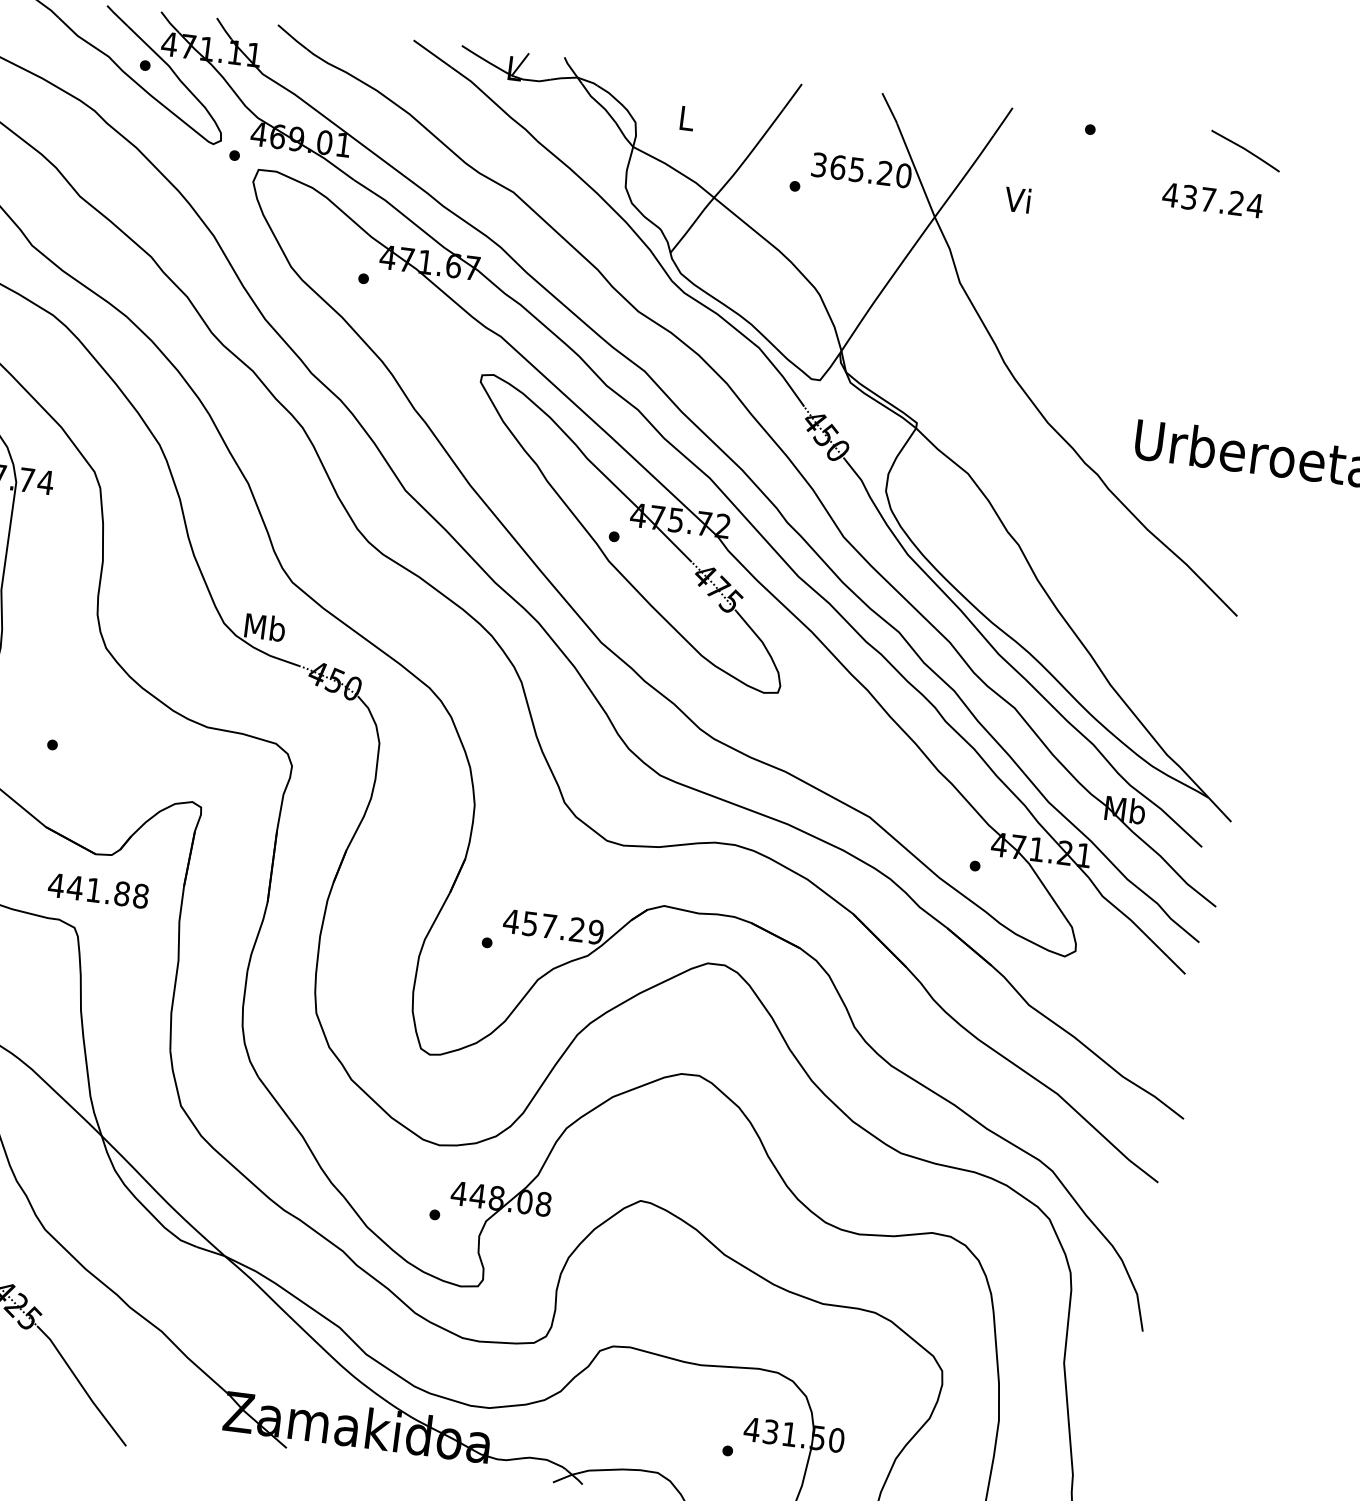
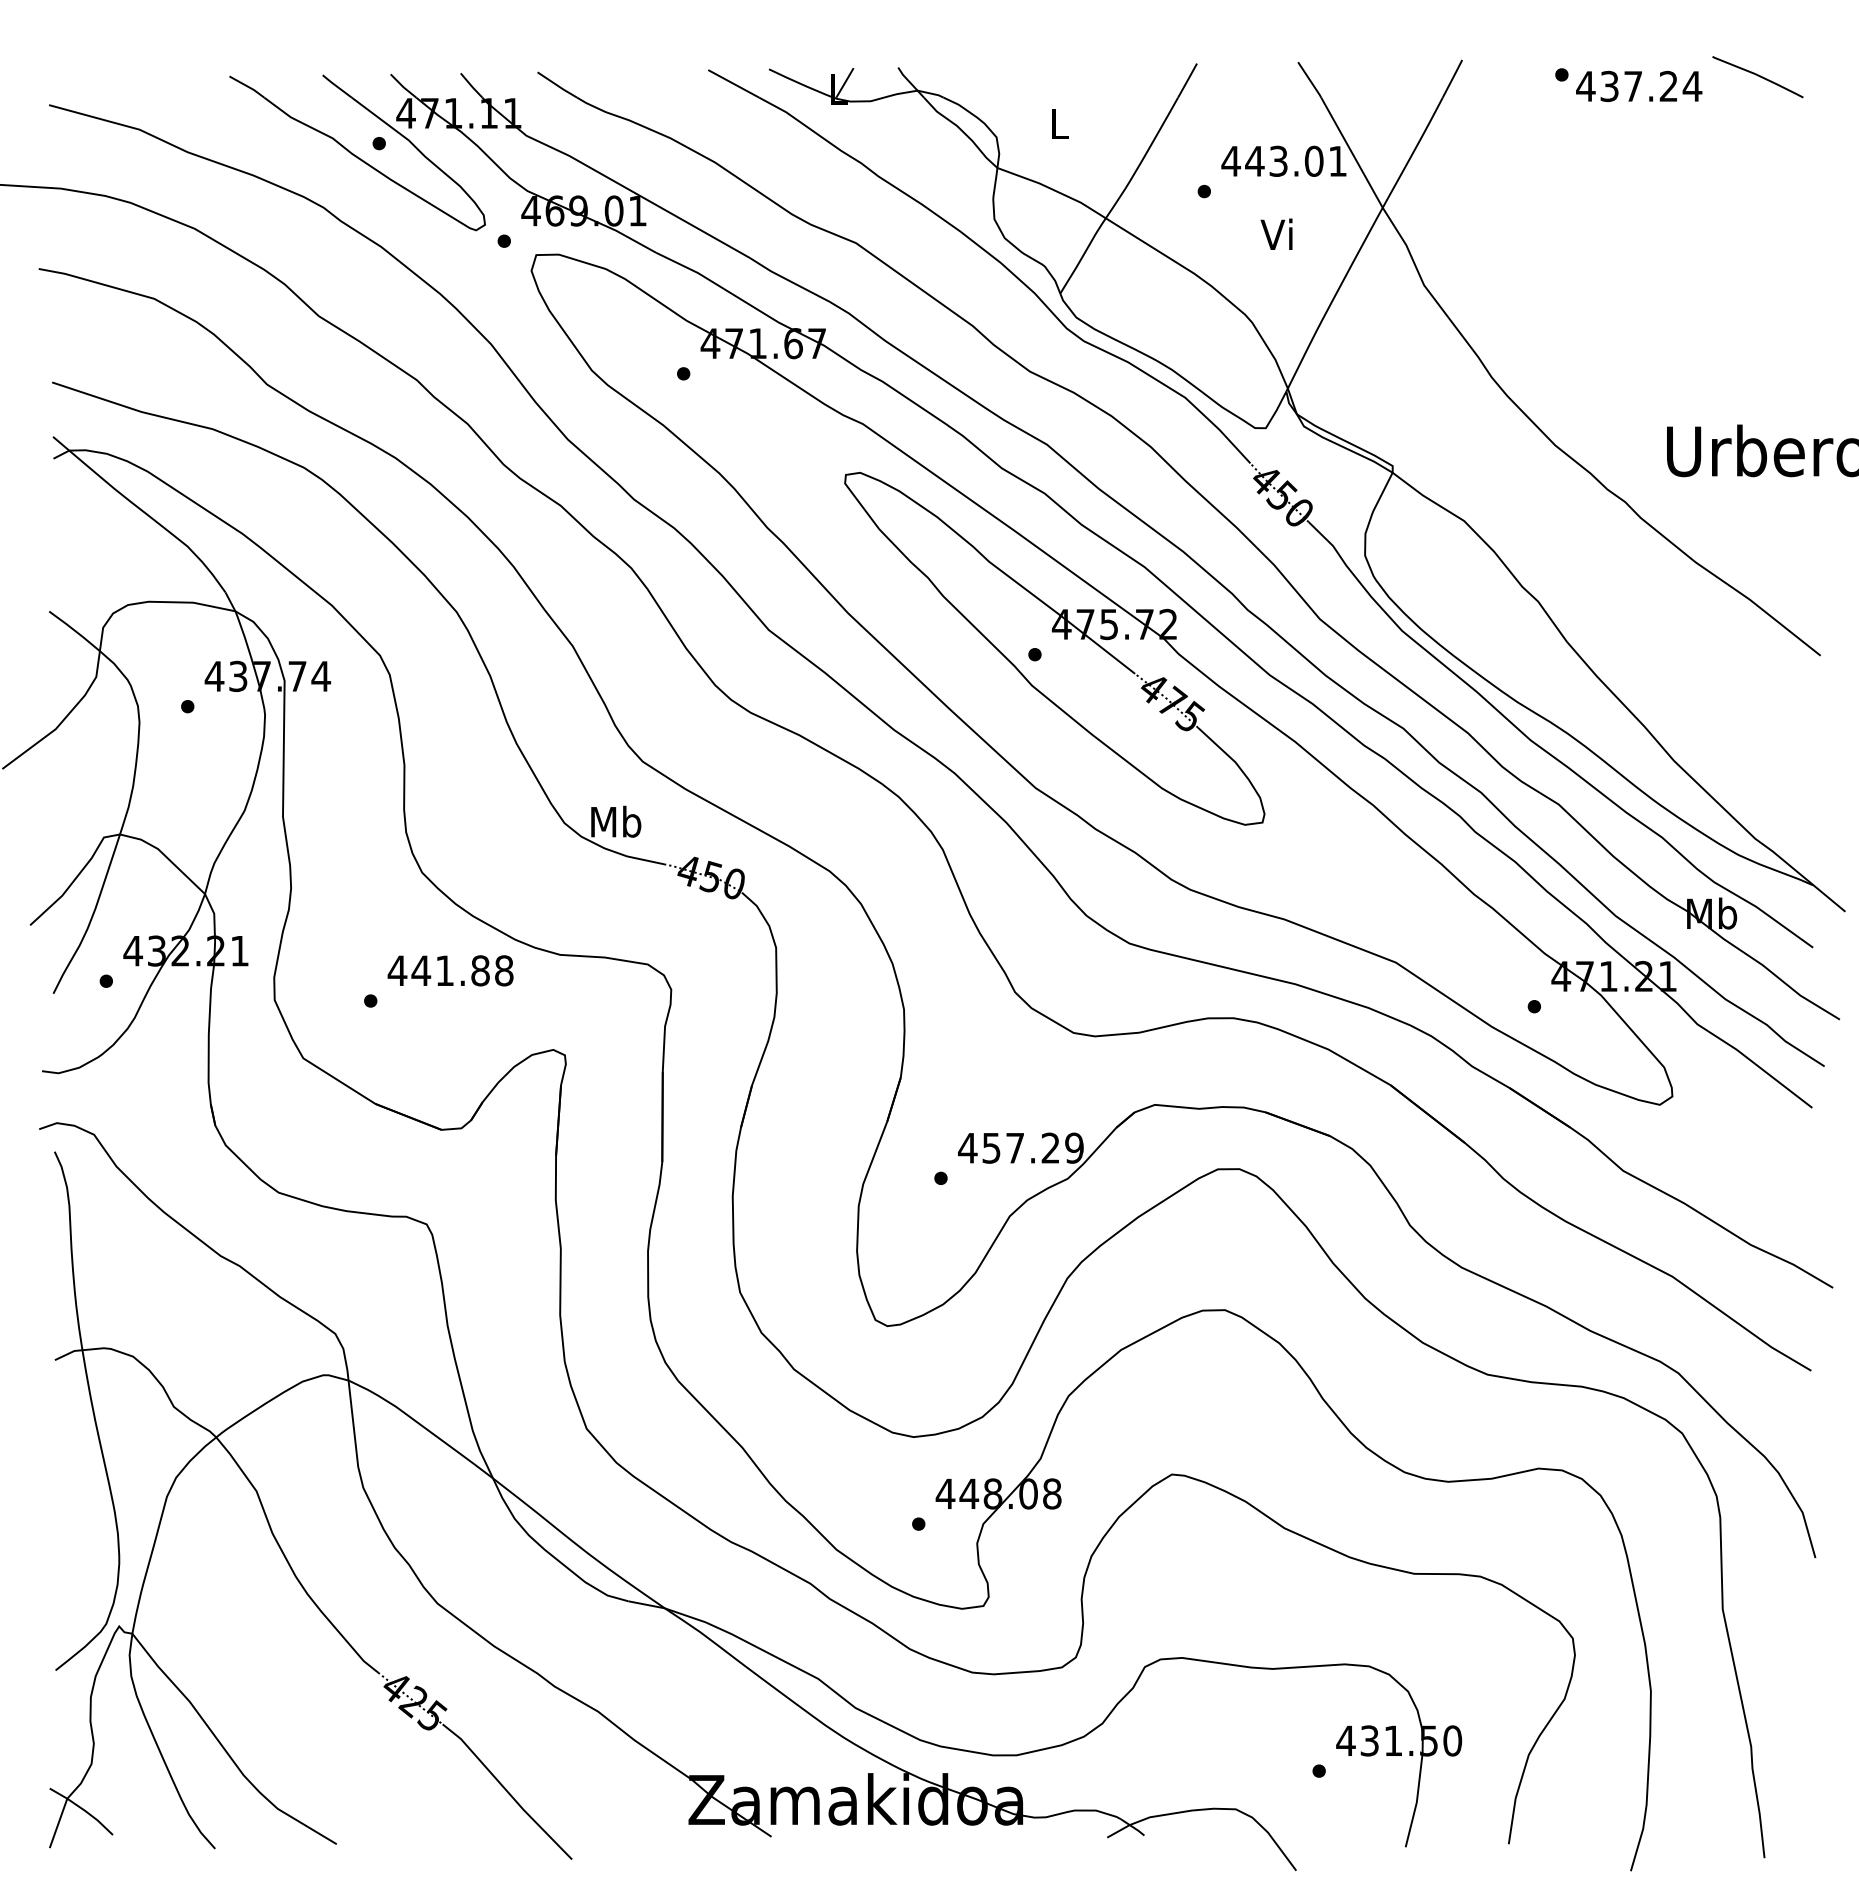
text: (861, 169) -> (1284, 160), 365.20 -> 443.01
text: (1017, 199) -> (1276, 233), moved
text: (1213, 200) -> (1639, 86), moved
text: (98, 890) -> (450, 970), moved

